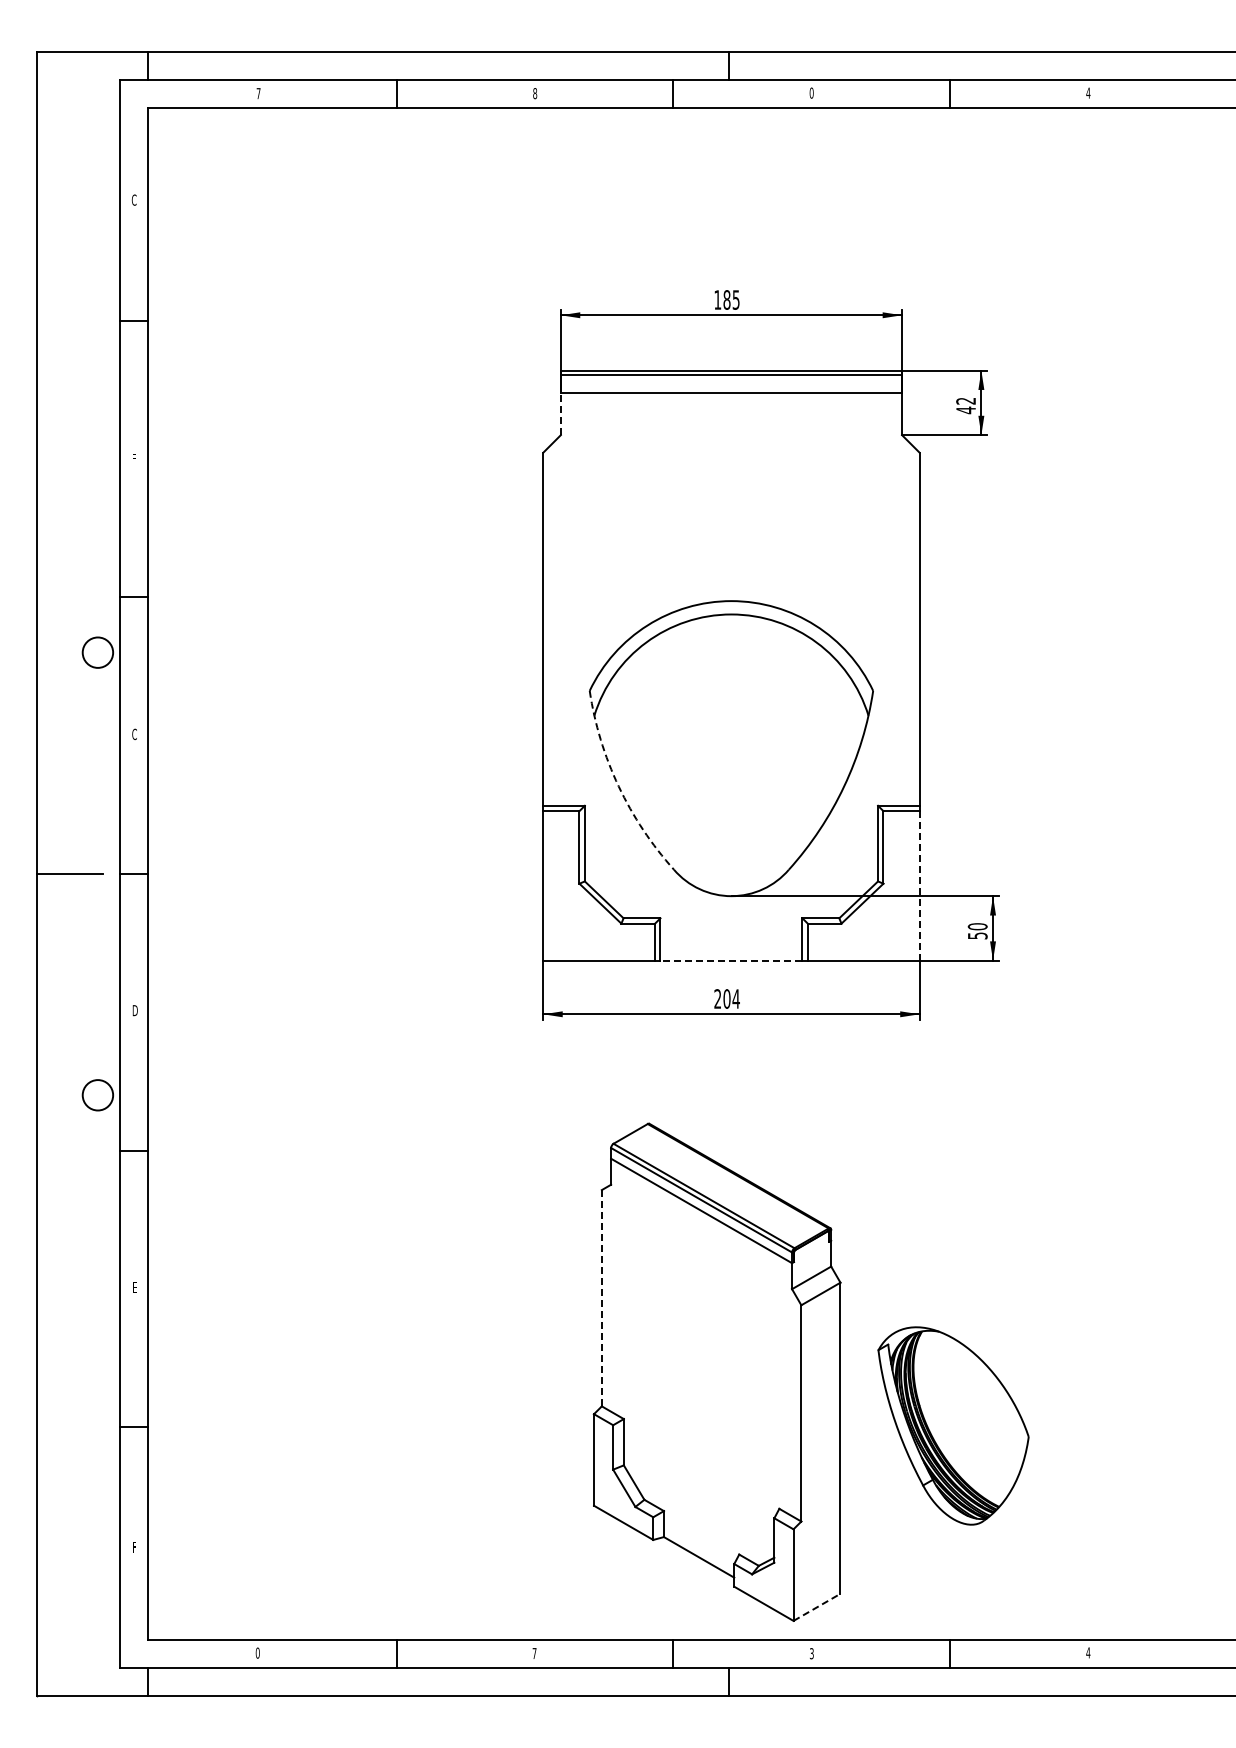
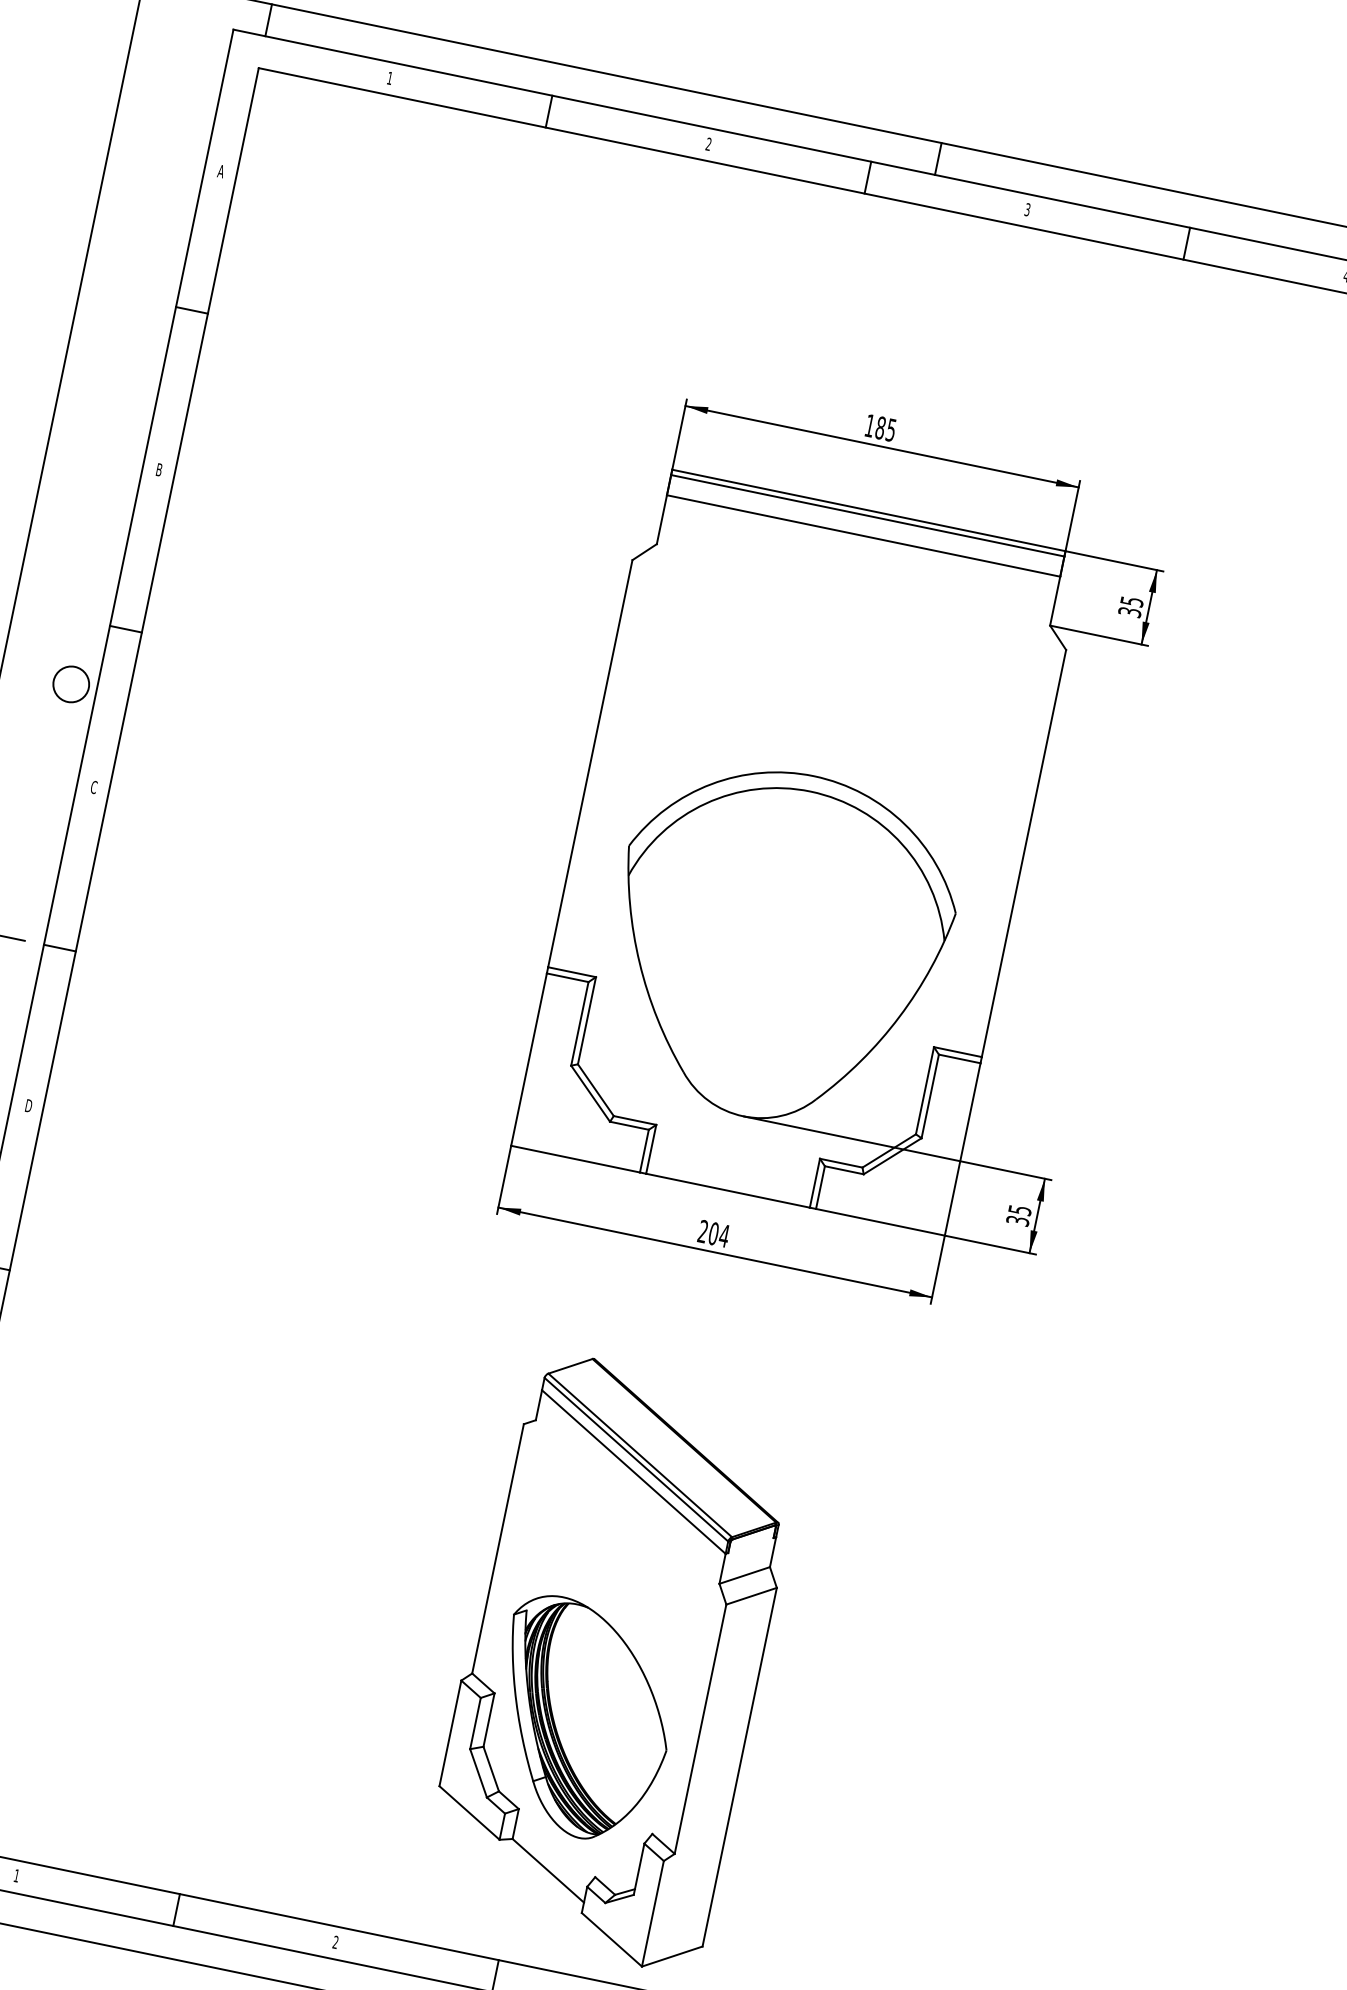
text: (811, 92) -> (1027, 209), 0 -> 3
text: (258, 93) -> (389, 78), 7 -> 1
text: (535, 93) -> (709, 144), 8 -> 2
text: (133, 199) -> (220, 170), C -> A
text: (966, 405) -> (1131, 606), 42 -> 35
line: (560, 413) -> (661, 519), dashed -> solid
text: (134, 458) -> (159, 469), F -> B
arc: (618, 786) -> (639, 962), dashed -> solid
line: (919, 885) -> (962, 1148), dashed -> solid
text: (977, 931) -> (1018, 1215), 50 -> 35
line: (731, 960) -> (728, 1190), dashed -> solid
line: (601, 1297) -> (497, 1547), dashed -> solid
part: (953, 1425) -> (582, 1719), moved
line: (817, 1607) -> (672, 1956), dashed -> solid
text: (257, 1652) -> (16, 1875), 0 -> 1
text: (534, 1653) -> (335, 1942), 7 -> 2

